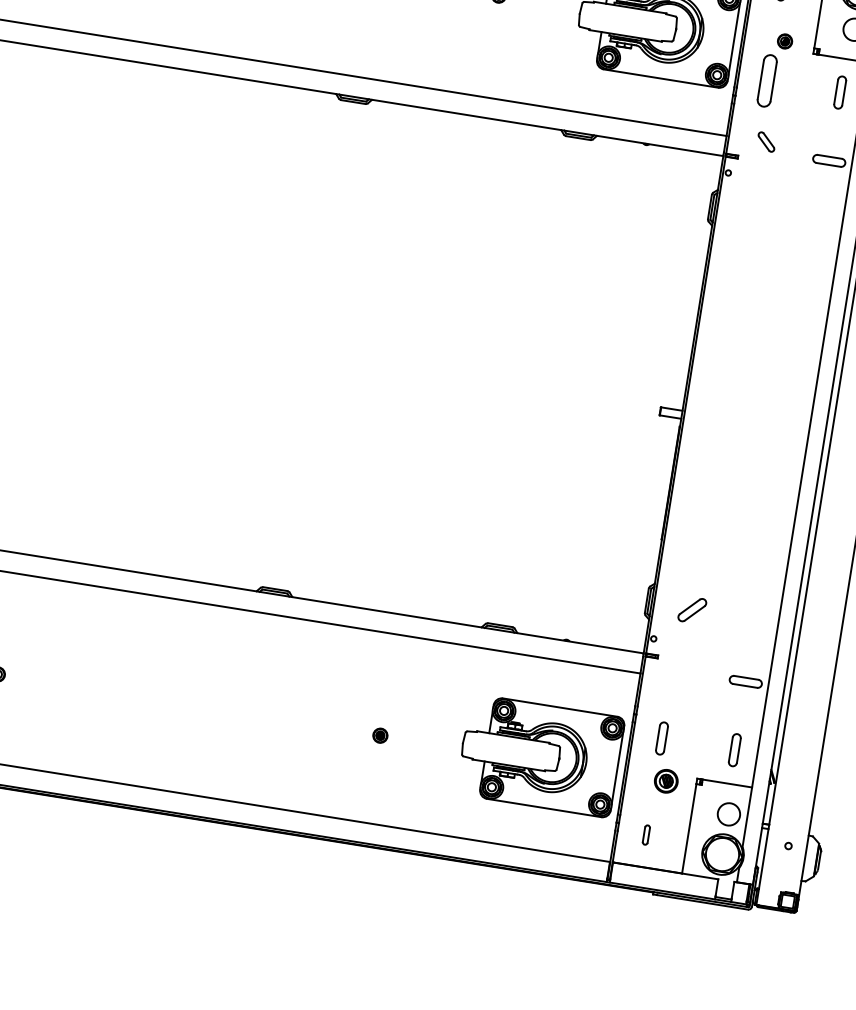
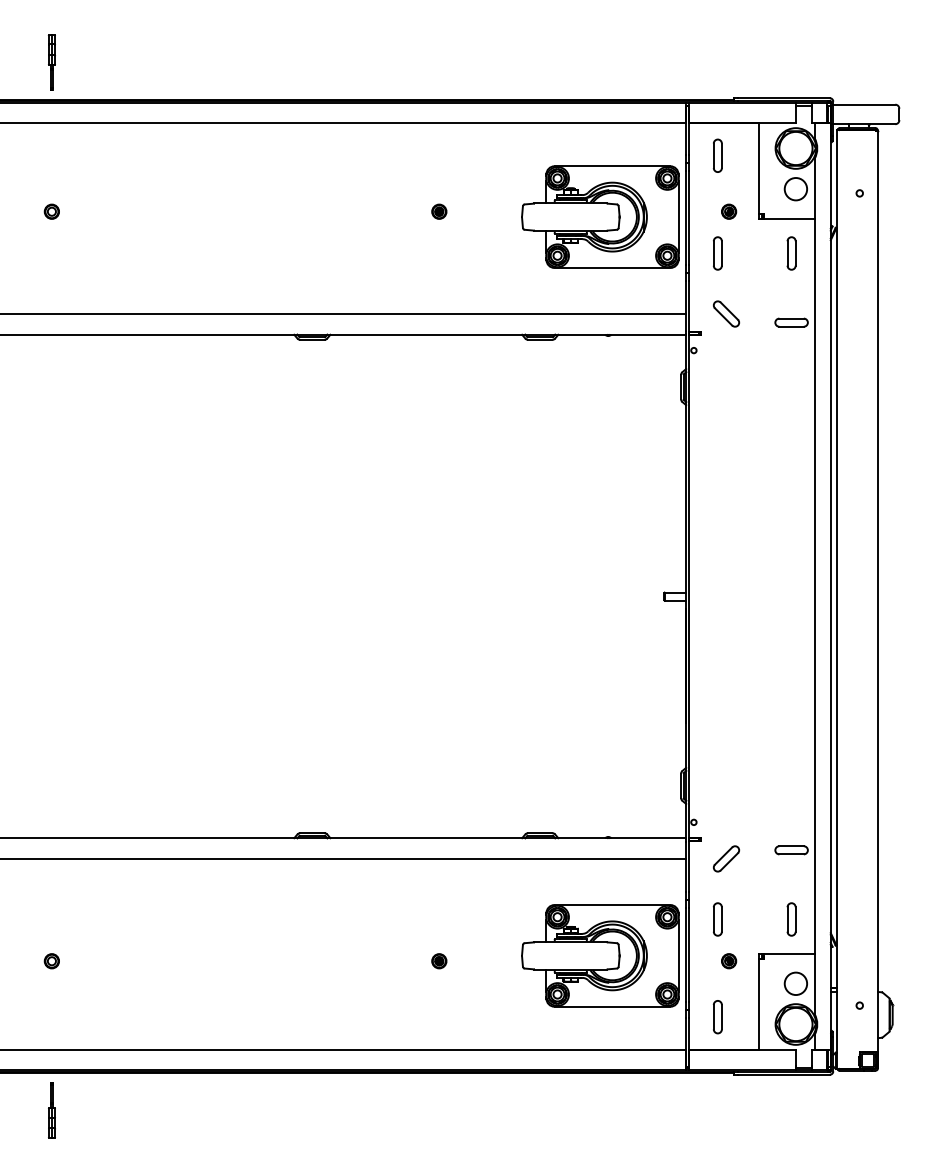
part: (767, 80) -> (717, 253), size x0.62
part: (766, 141) -> (726, 313), size x1.43
part: (692, 609) -> (726, 858), moved
part: (666, 781) -> (729, 961), size x0.62
part: (646, 835) -> (717, 1017), size x1.67

